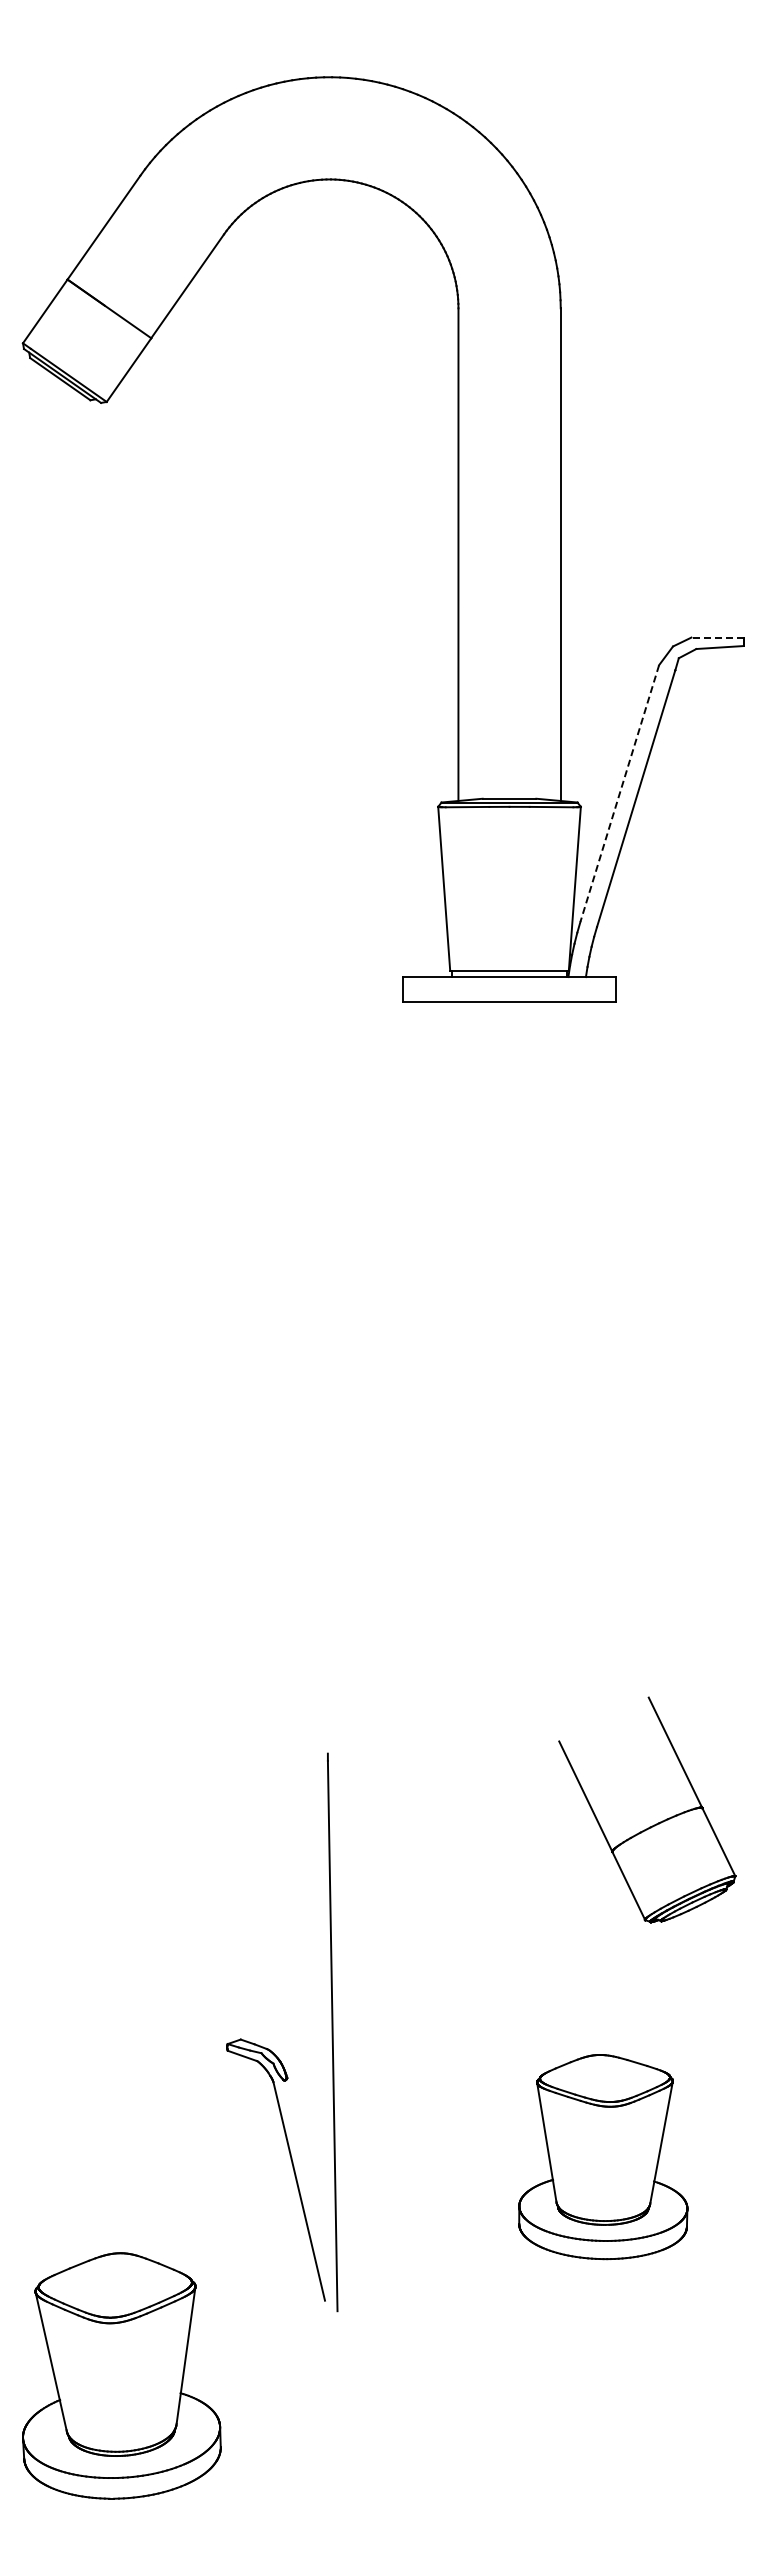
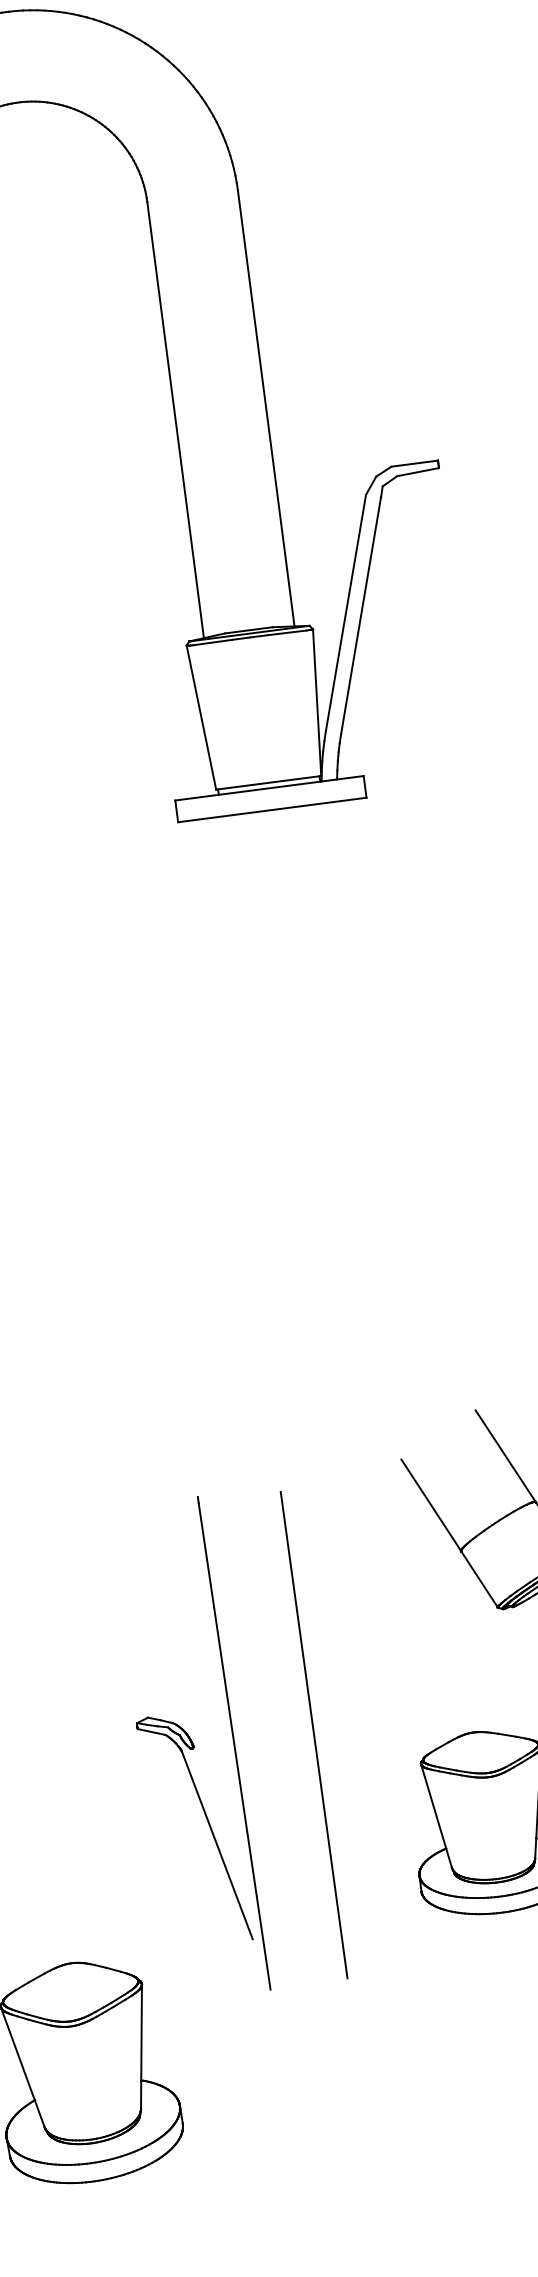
line: (717, 637) -> (414, 463), dashed -> solid
line: (619, 794) -> (345, 613), dashed -> solid
line: (422, 2034) -> (313, 1734), added
part: (292, 2168) -> (208, 1825), moved

